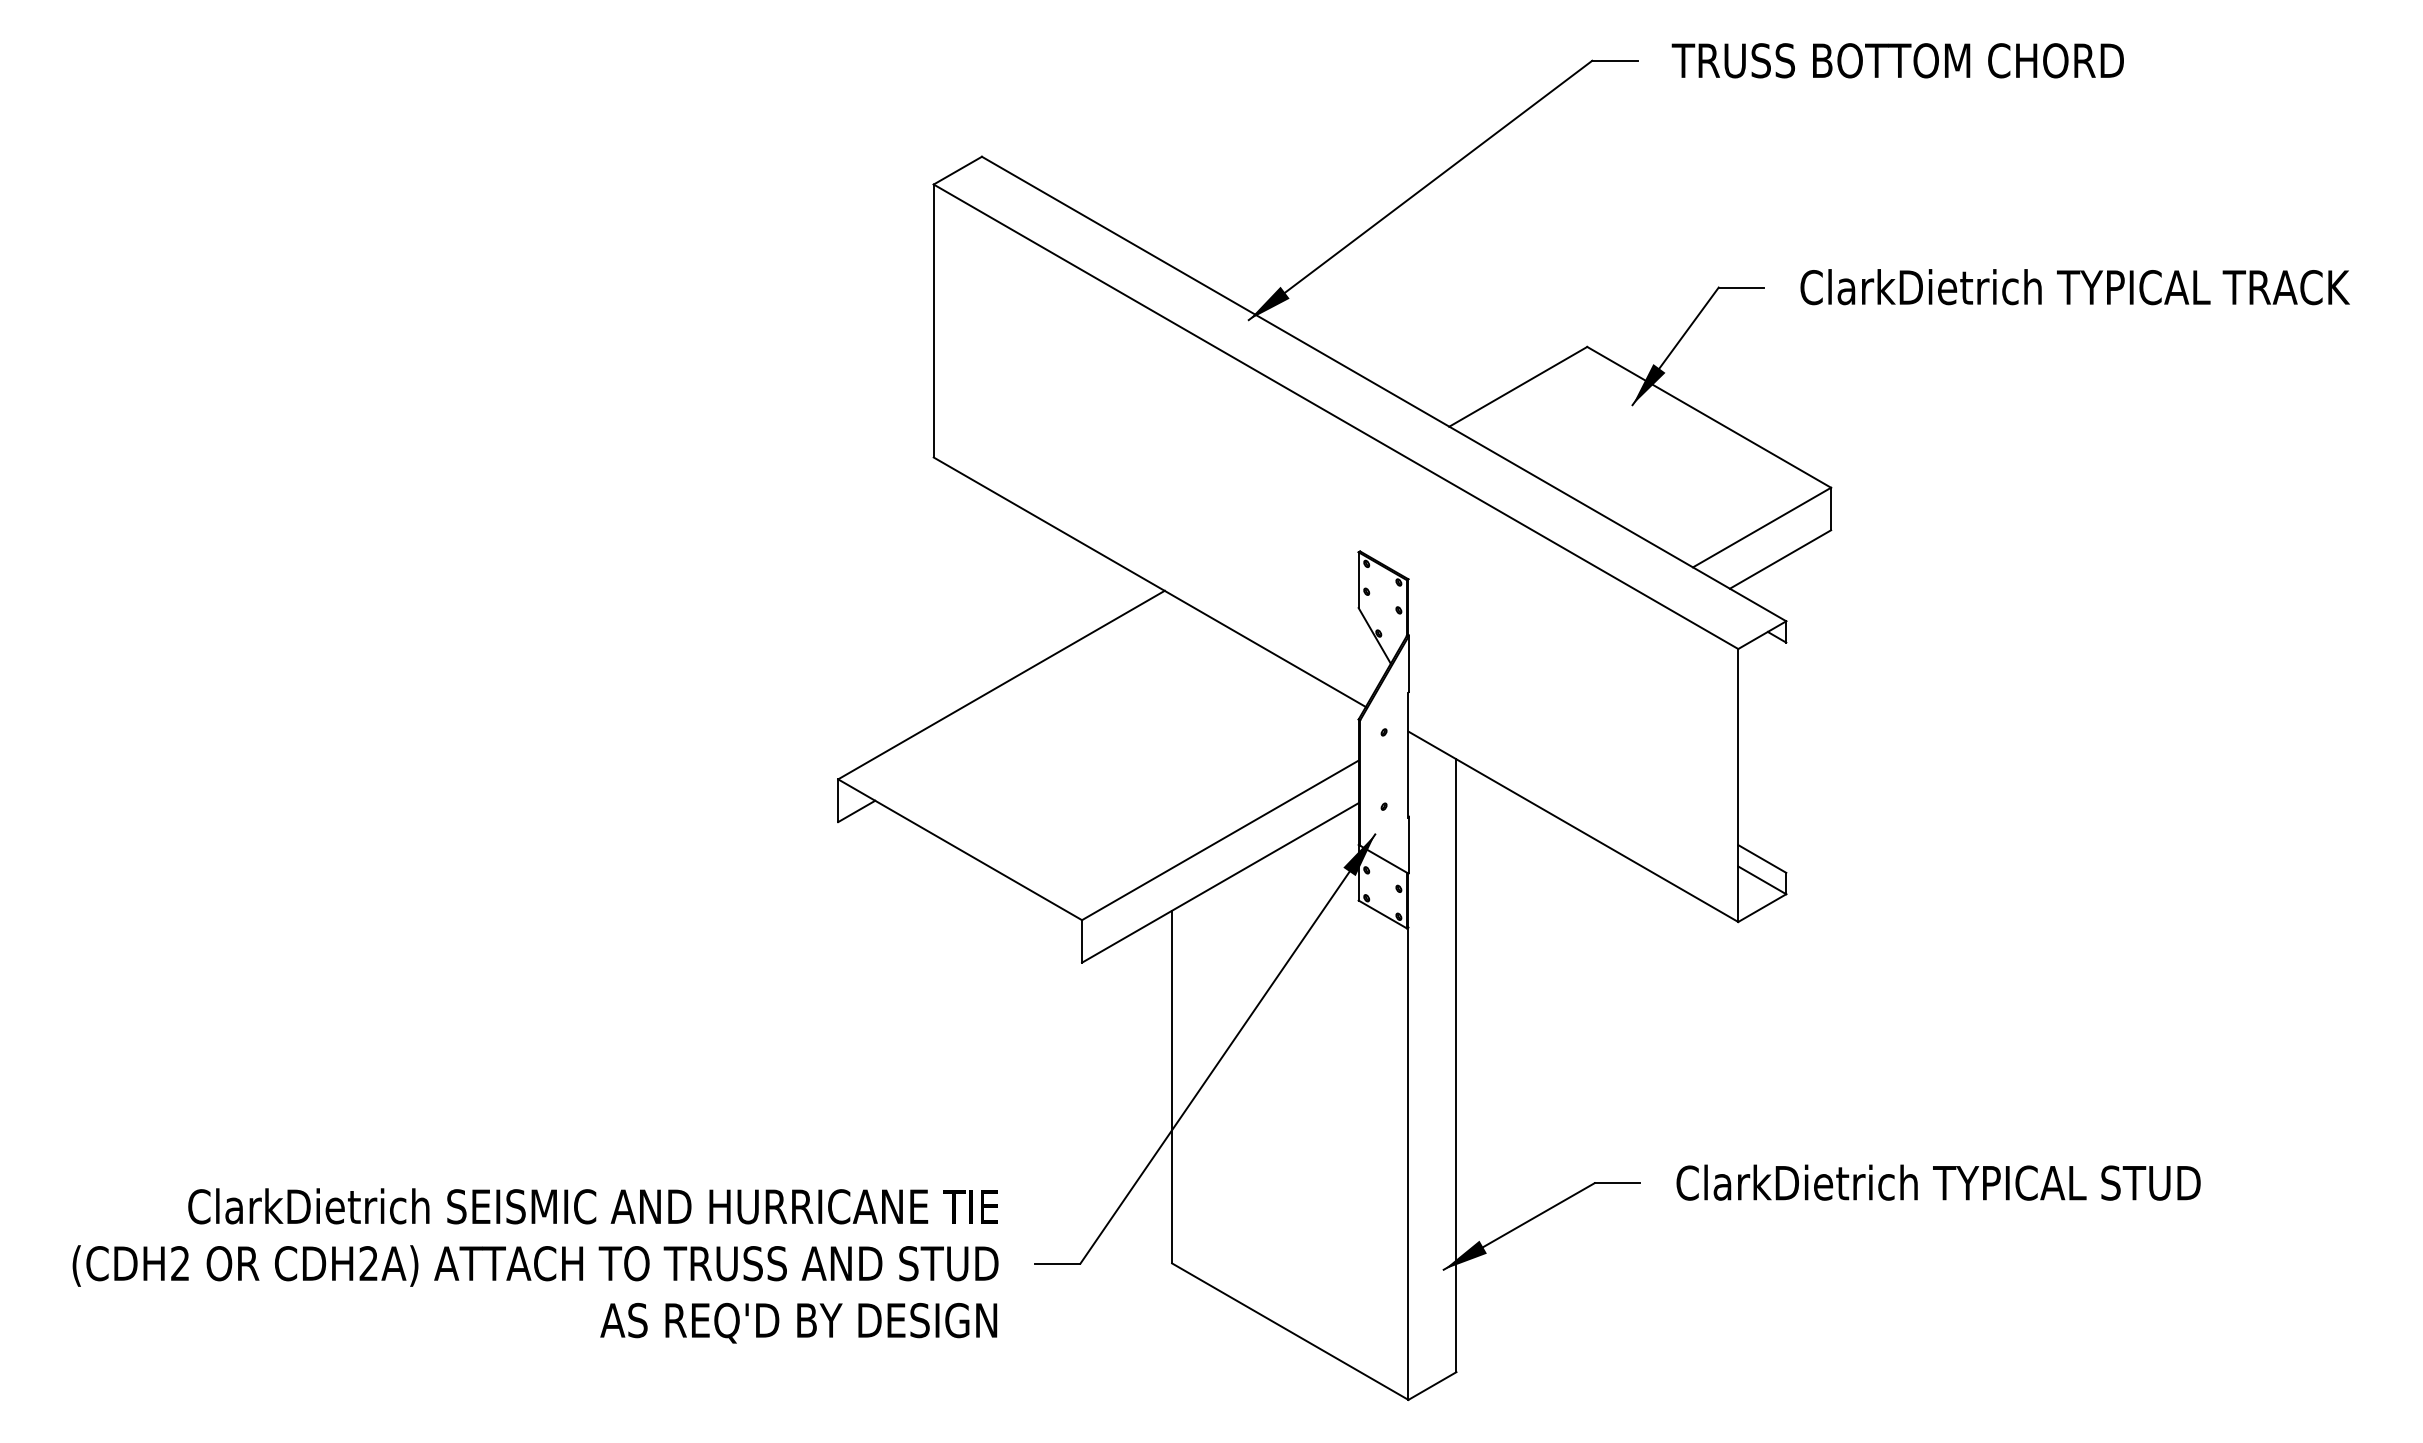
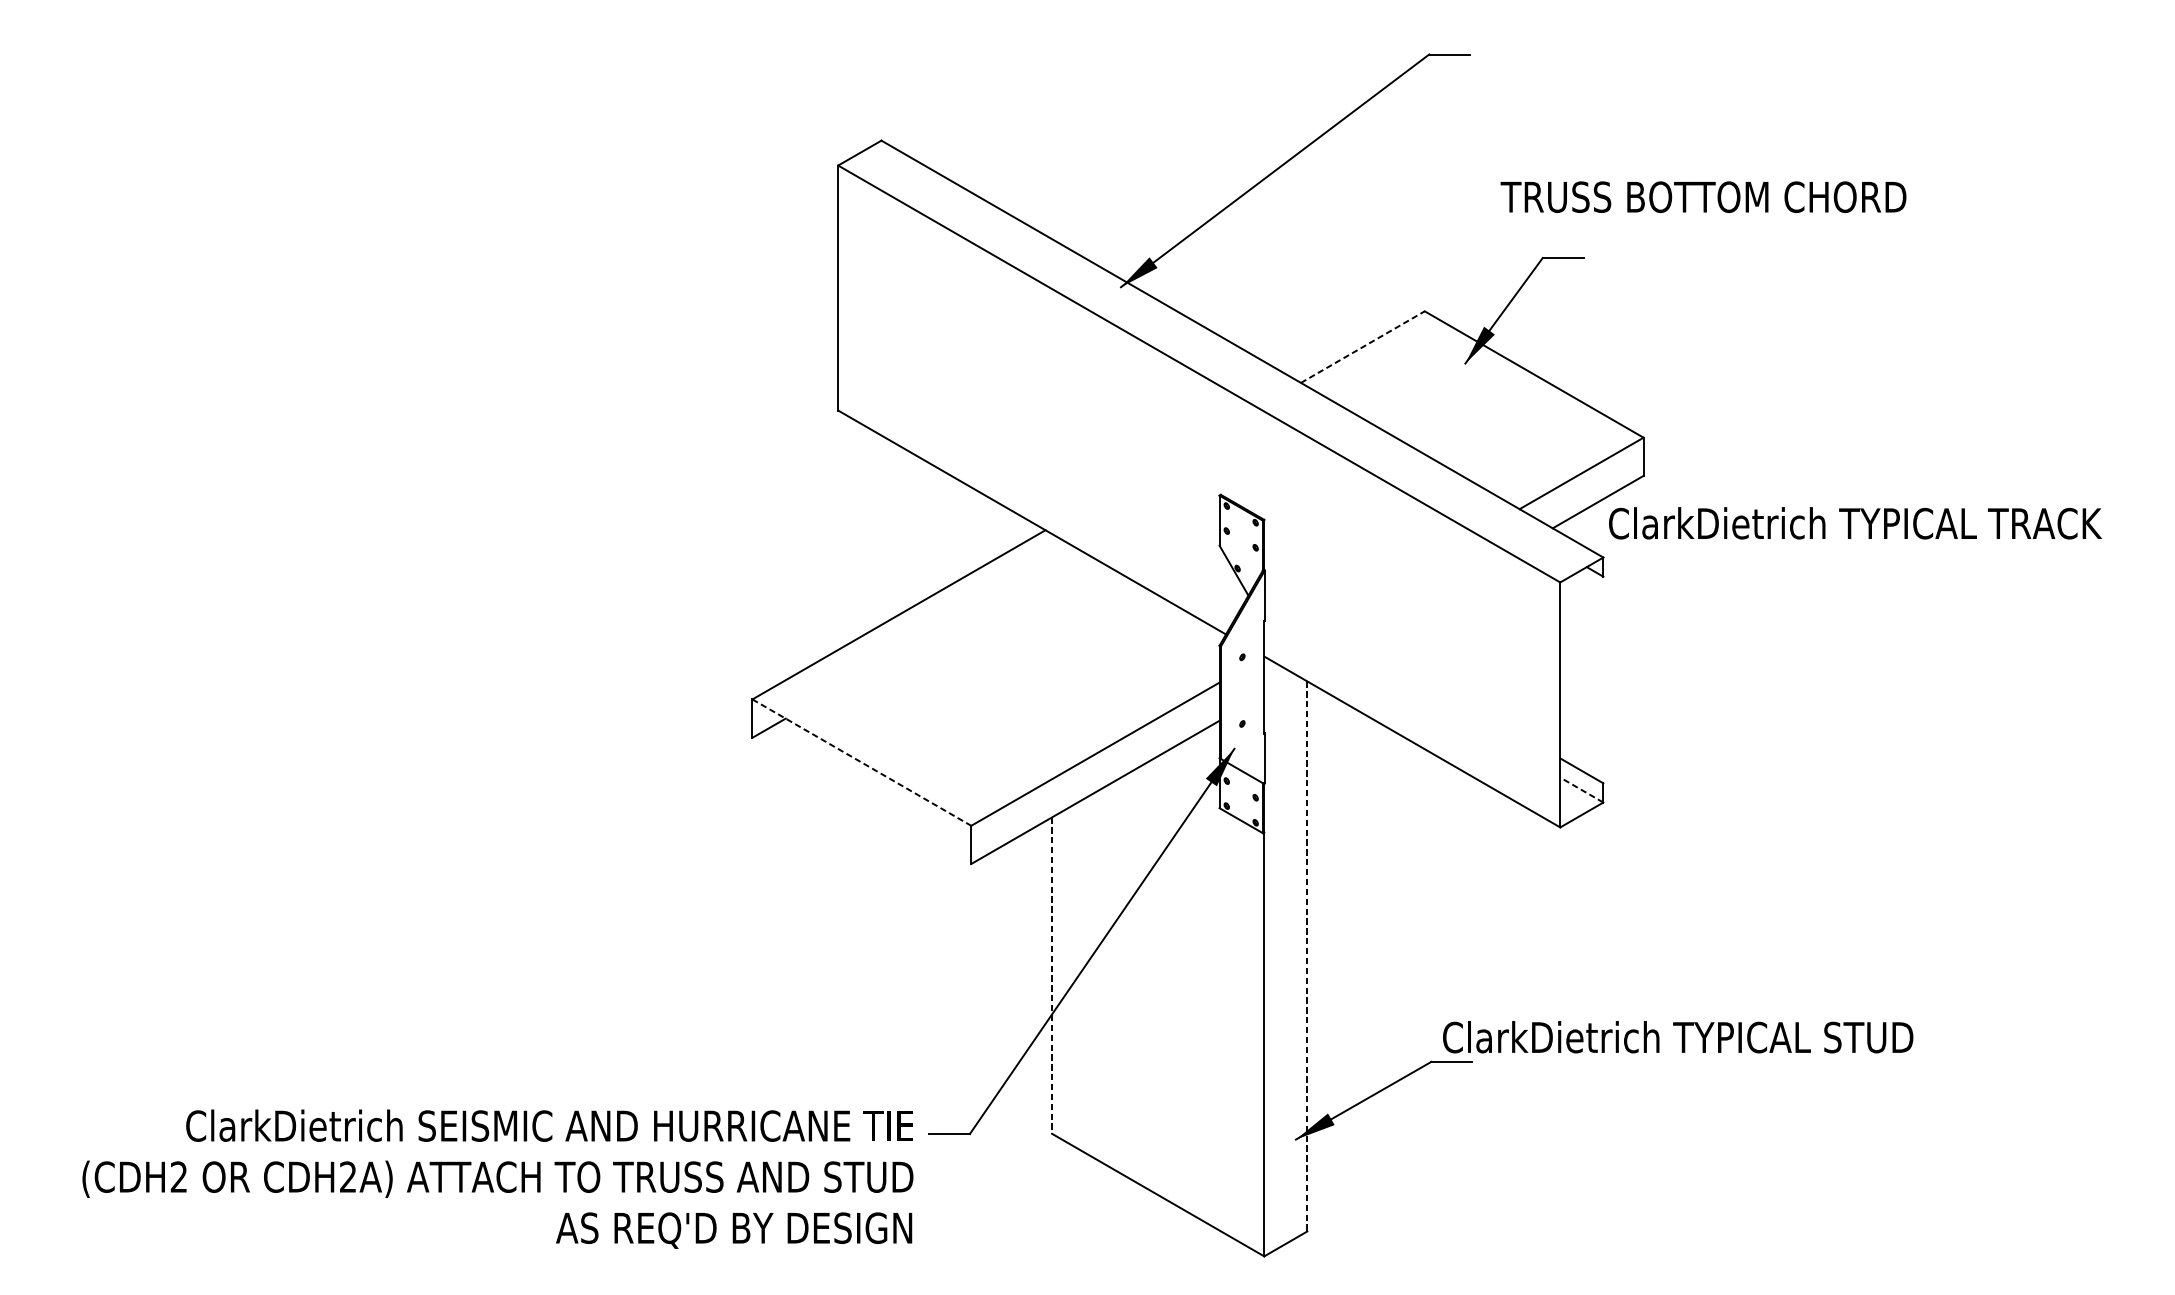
text: (1897, 60) -> (1703, 196), moved
text: (2074, 287) -> (1854, 523), moved
line: (1518, 386) -> (1363, 346), solid -> dashed
line: (960, 849) -> (862, 762), solid -> dashed
line: (1762, 880) -> (1582, 790), solid -> dashed
line: (1456, 1066) -> (1307, 957), solid -> dashed
line: (1172, 1087) -> (1052, 975), solid -> dashed
text: (1938, 1182) -> (1678, 1037), moved
text: (535, 1265) -> (497, 1178), moved

